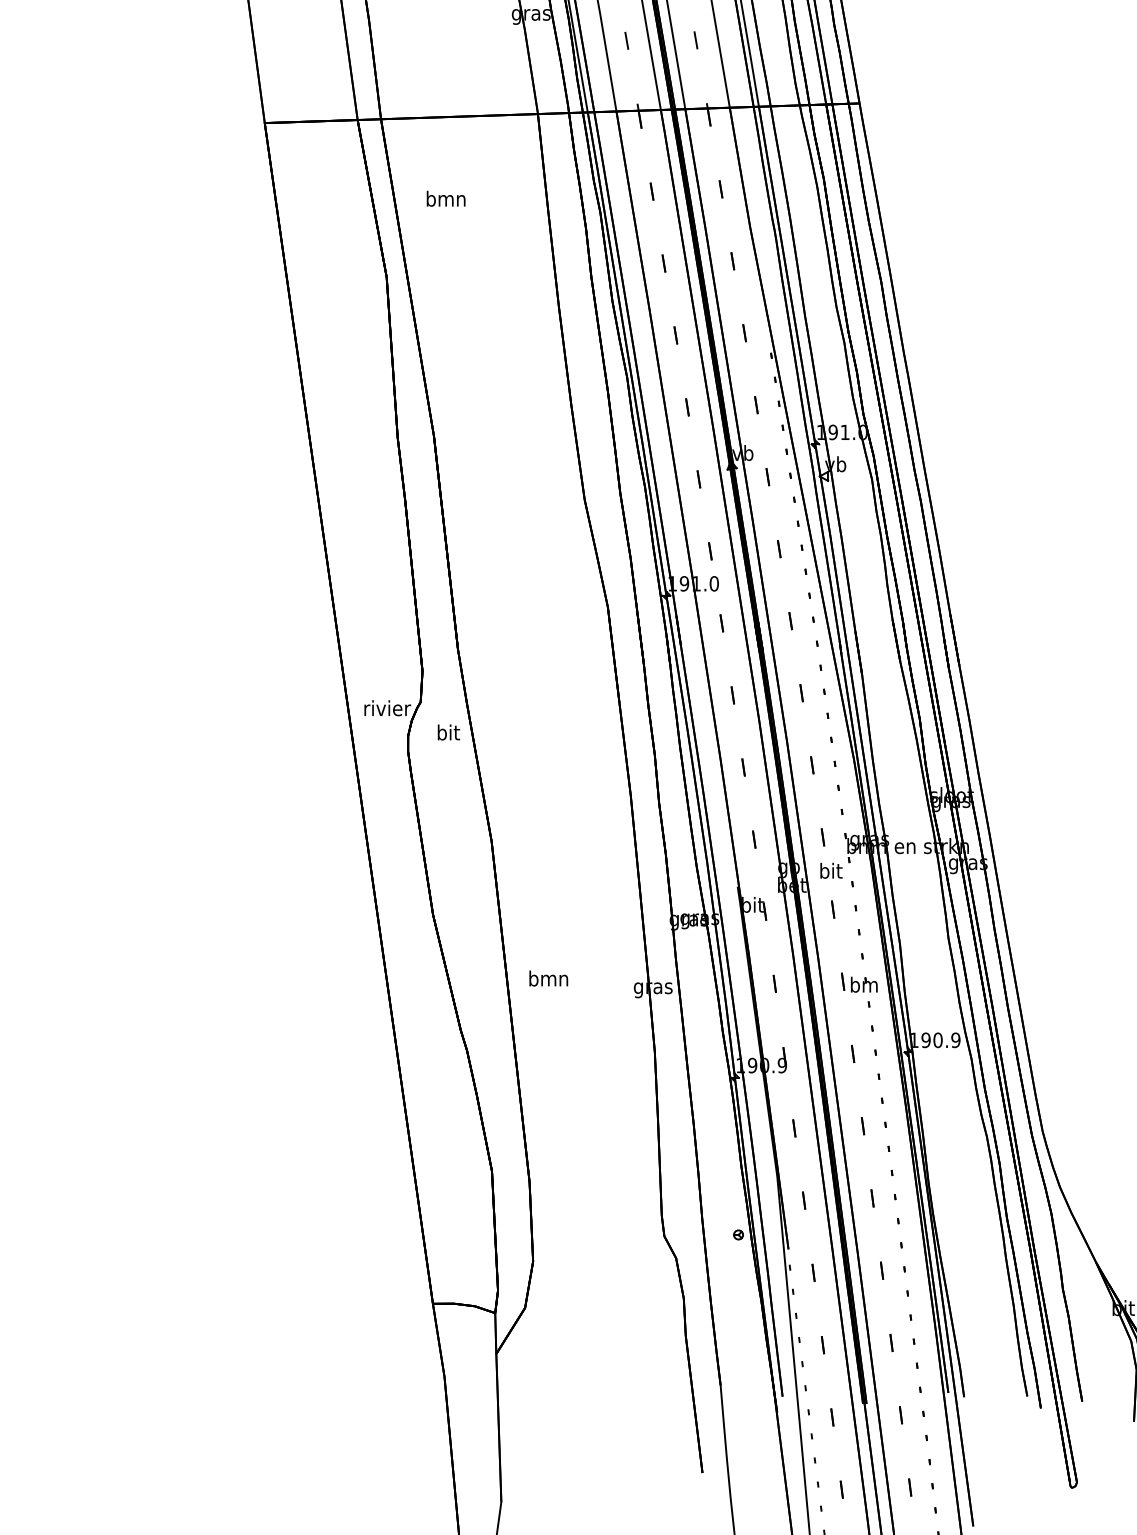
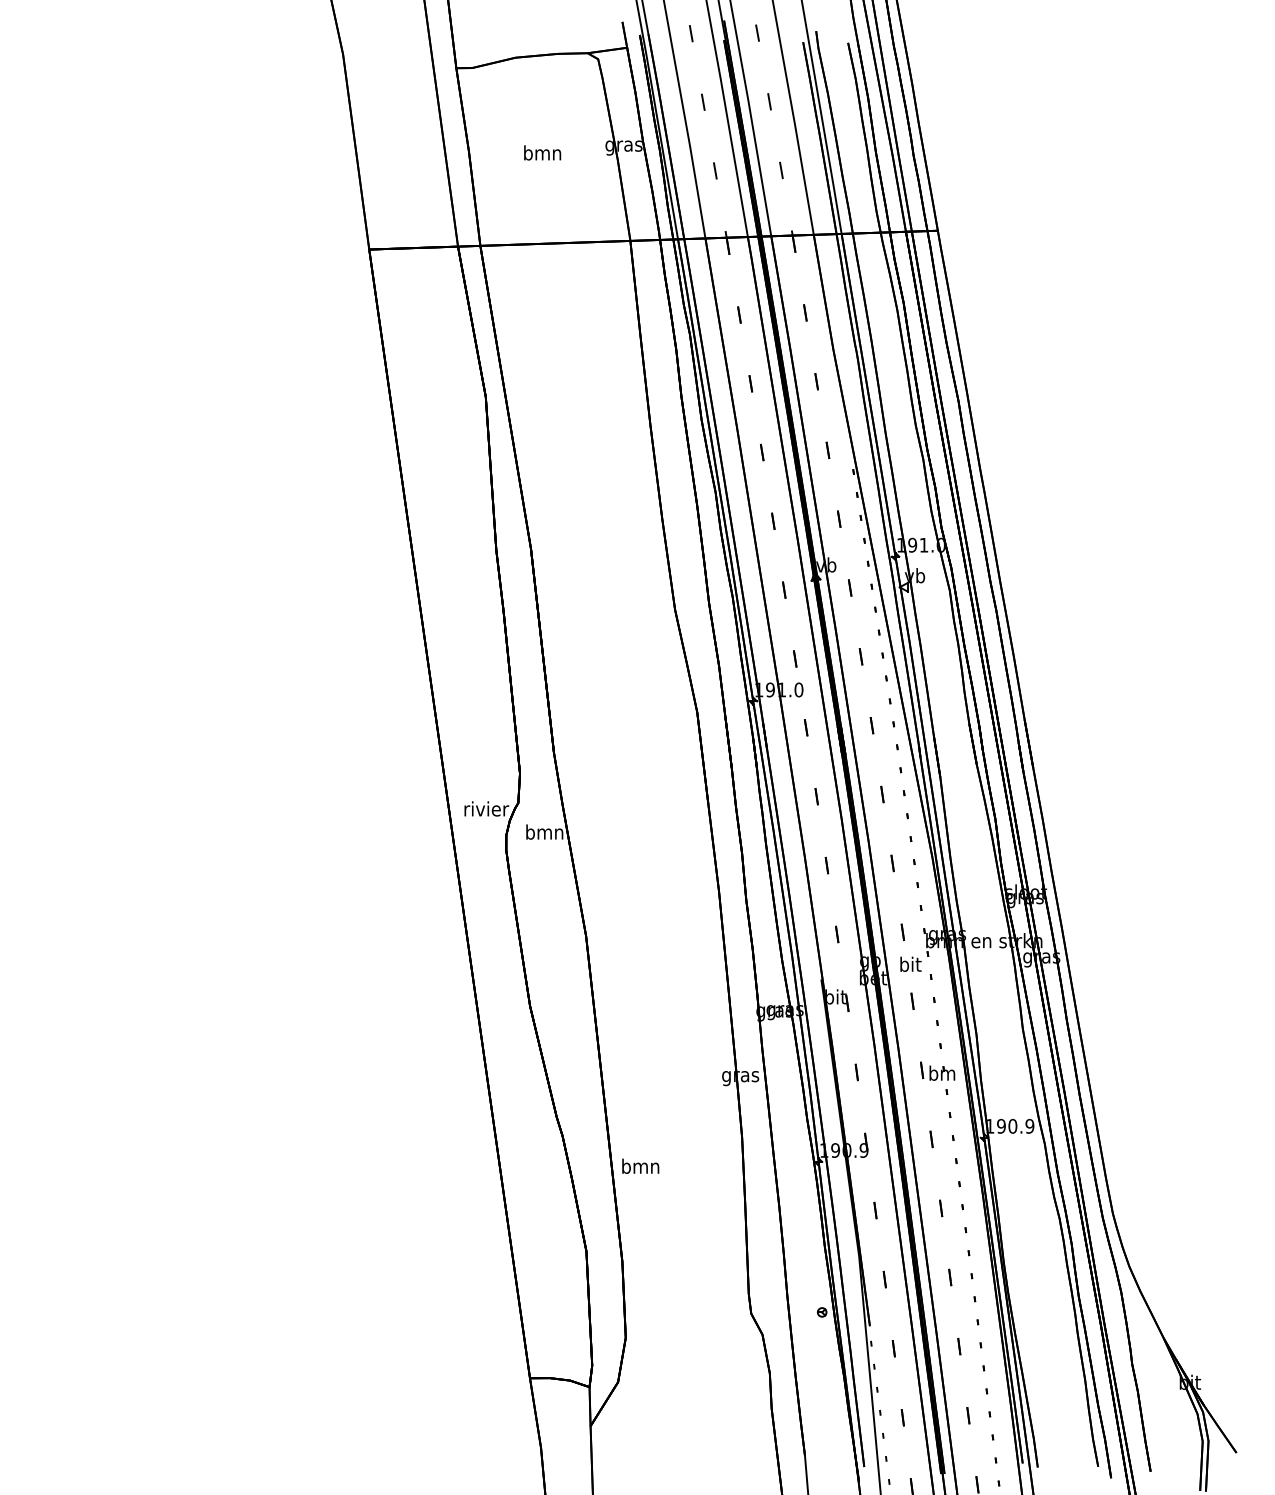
text: (446, 198) -> (542, 152), moved
text: (448, 731) -> (544, 831), bit -> bmn
text: (548, 977) -> (640, 1165), moved

